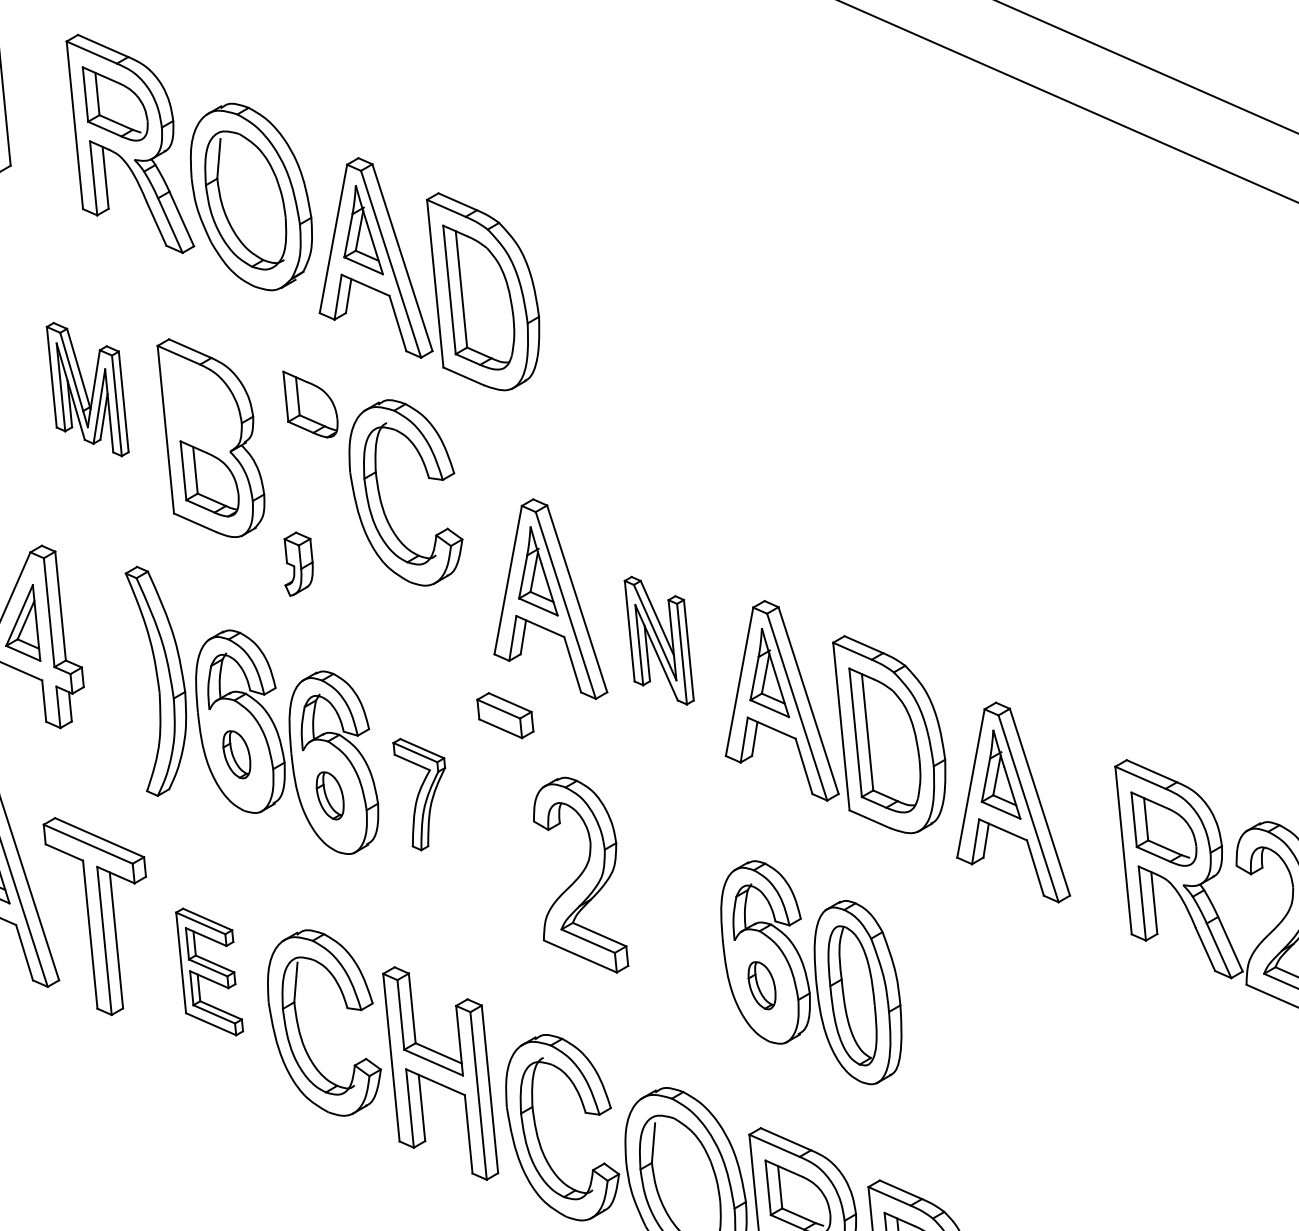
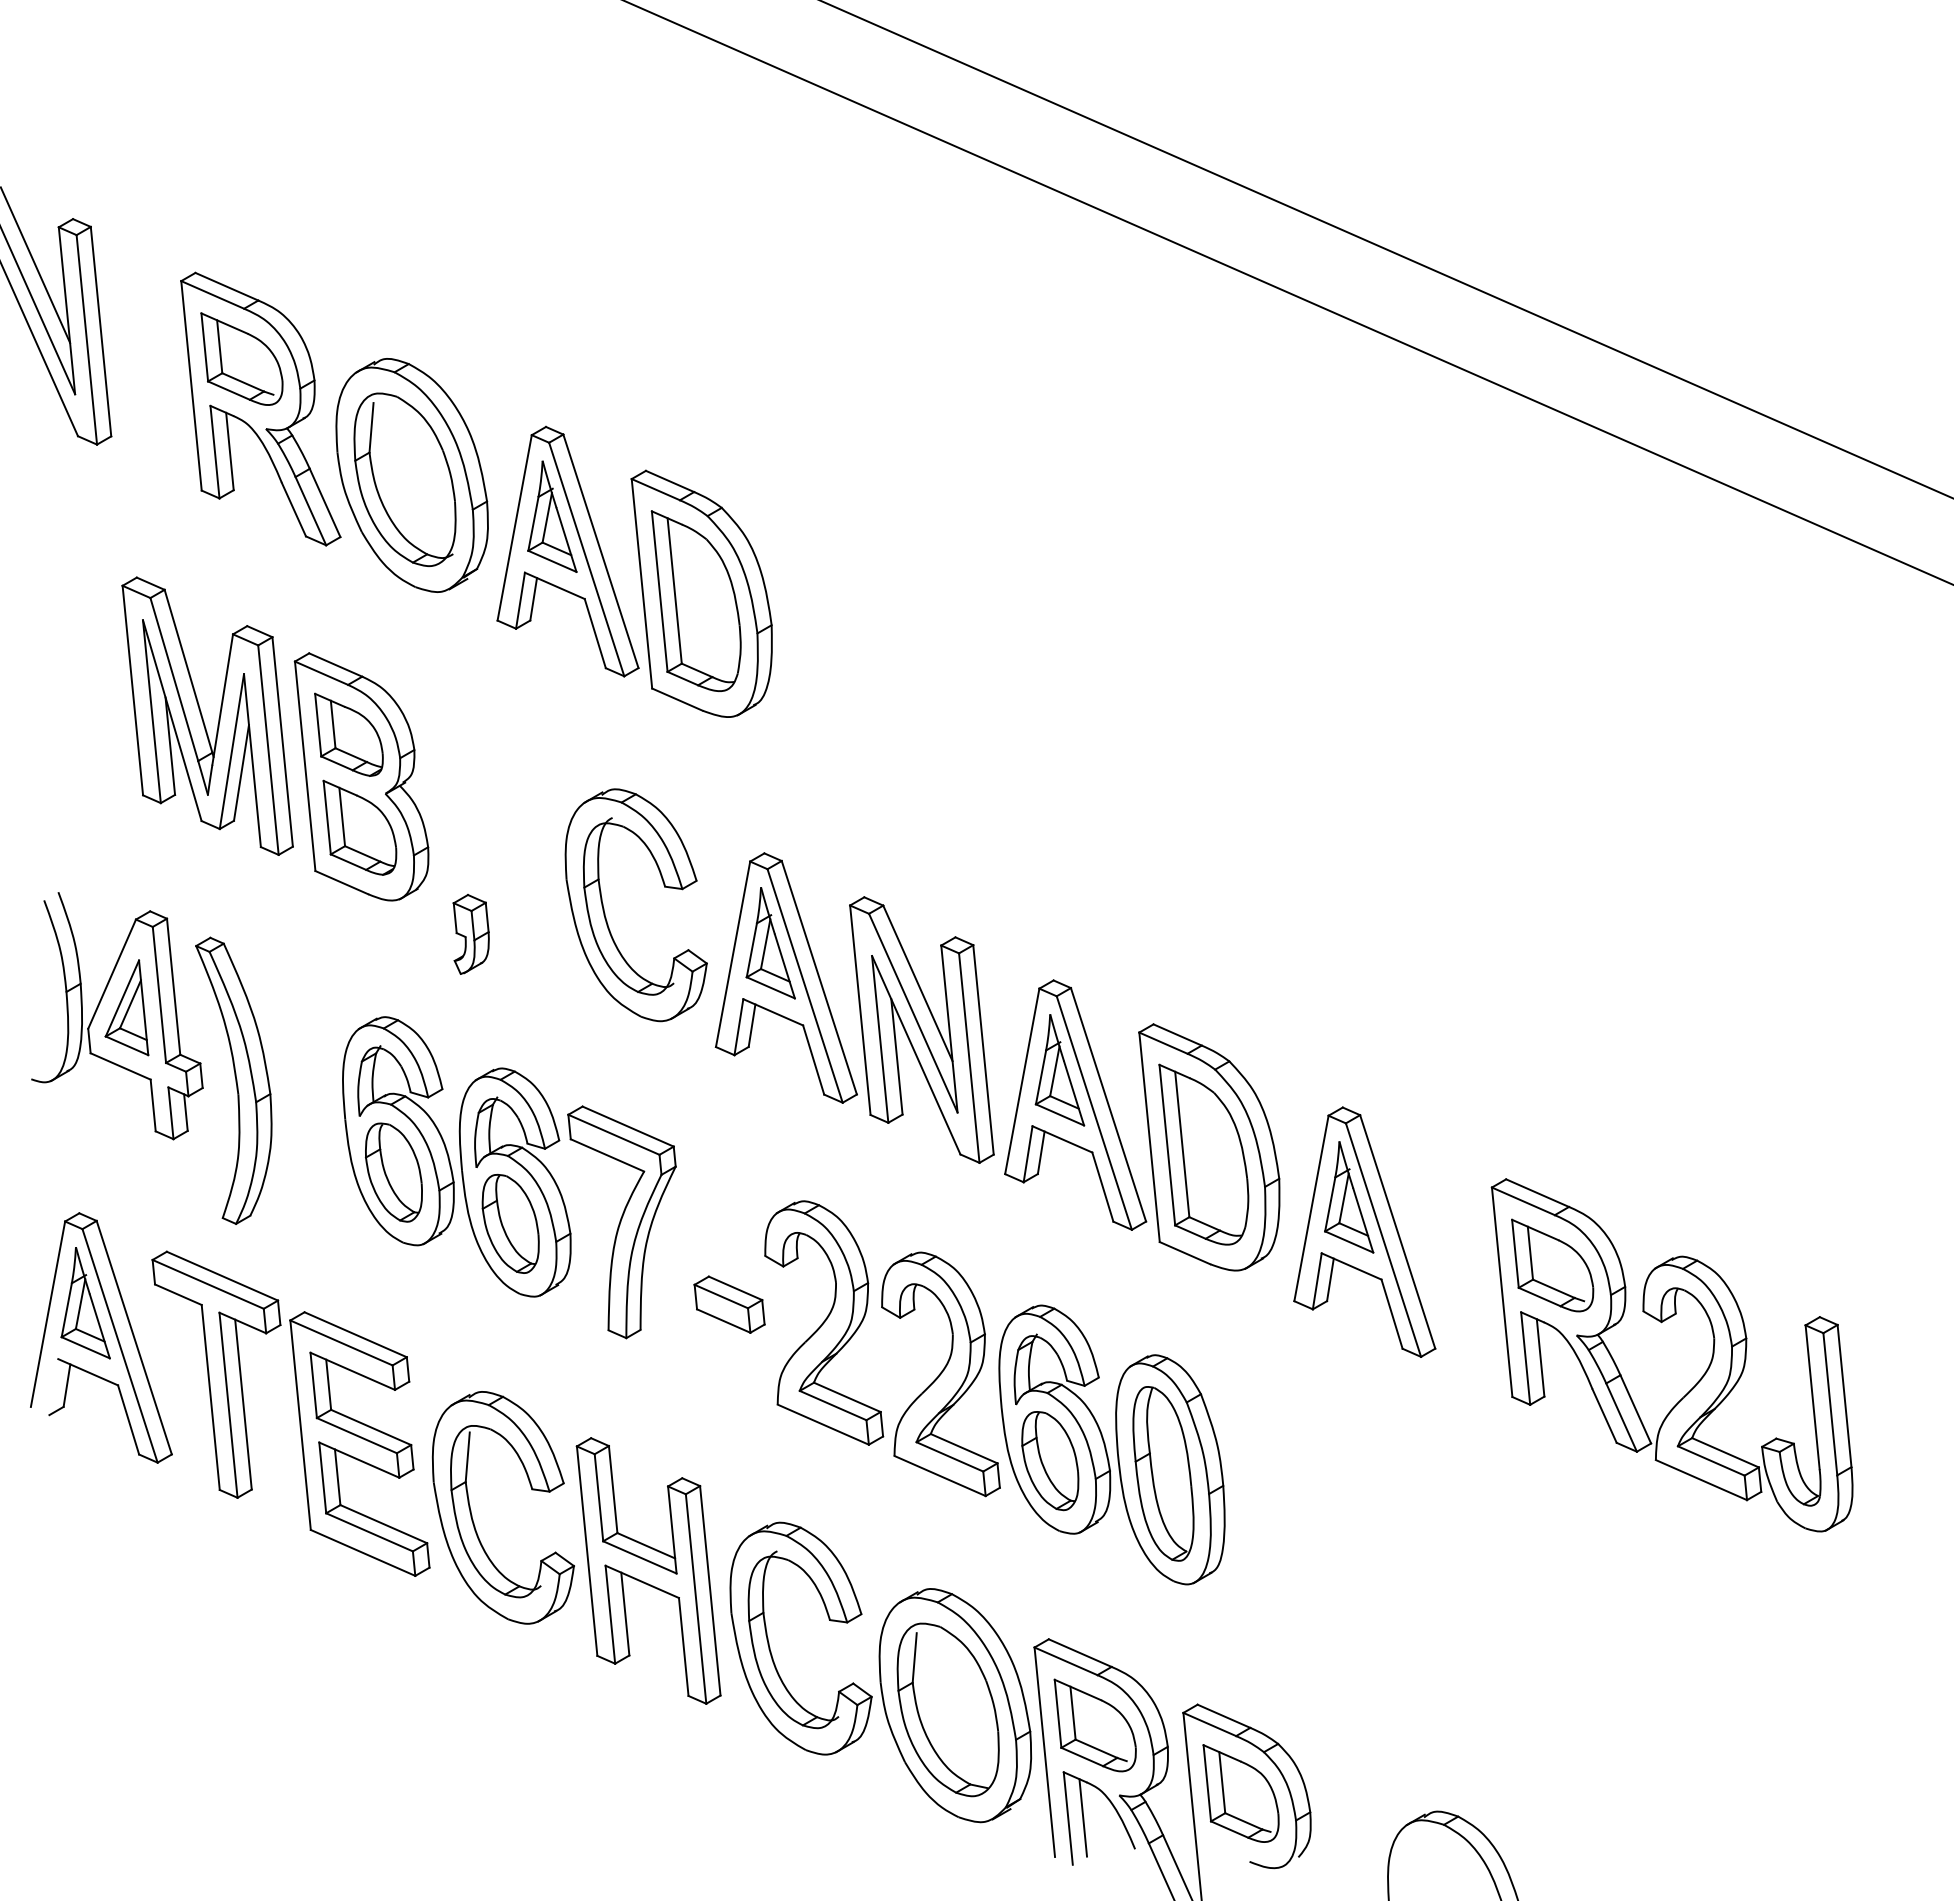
part: (87, 389) -> (207, 715), size x1.67
part: (310, 404) -> (348, 734), moved
part: (381, 499) -> (605, 913), moved
part: (658, 640) -> (921, 1029), size x1.67
part: (155, 681) -> (233, 1080), moved
part: (505, 715) -> (729, 1304), moved
part: (236, 754) -> (393, 1172), size x1.67
part: (418, 794) -> (621, 1222), size x1.67
part: (330, 795) -> (510, 1223), size x1.67
part: (674, 916) -> (940, 1374), added
part: (209, 971) -> (359, 1443), size x1.67
part: (762, 985) -> (1050, 1461), size x1.67

